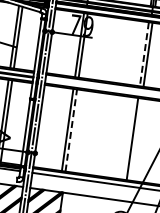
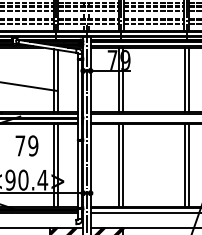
line: (143, 54) -> (184, 80), dashed -> solid
line: (71, 130) -> (123, 165), dashed -> solid
line: (136, 139) -> (188, 165), added

